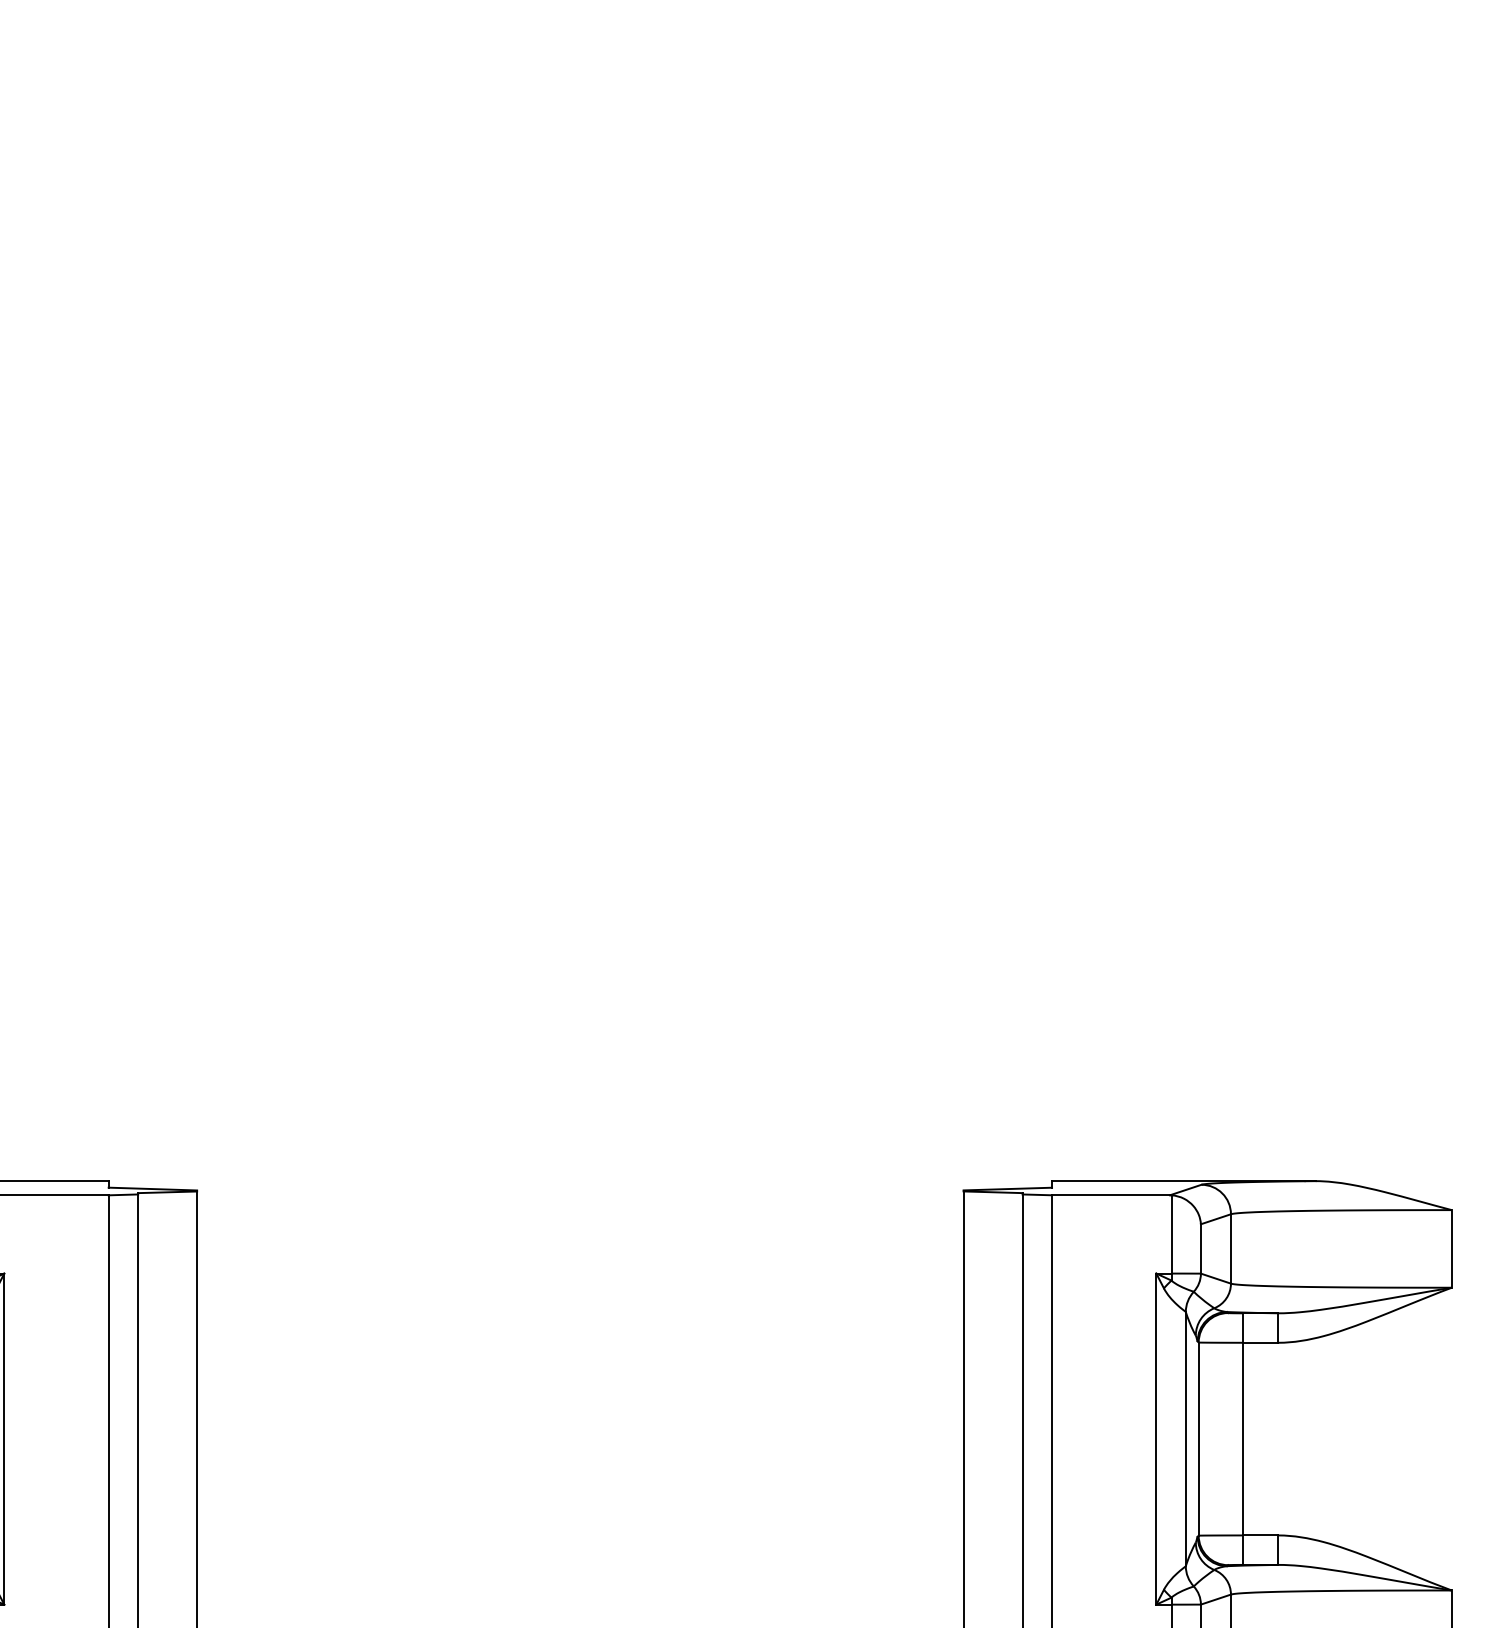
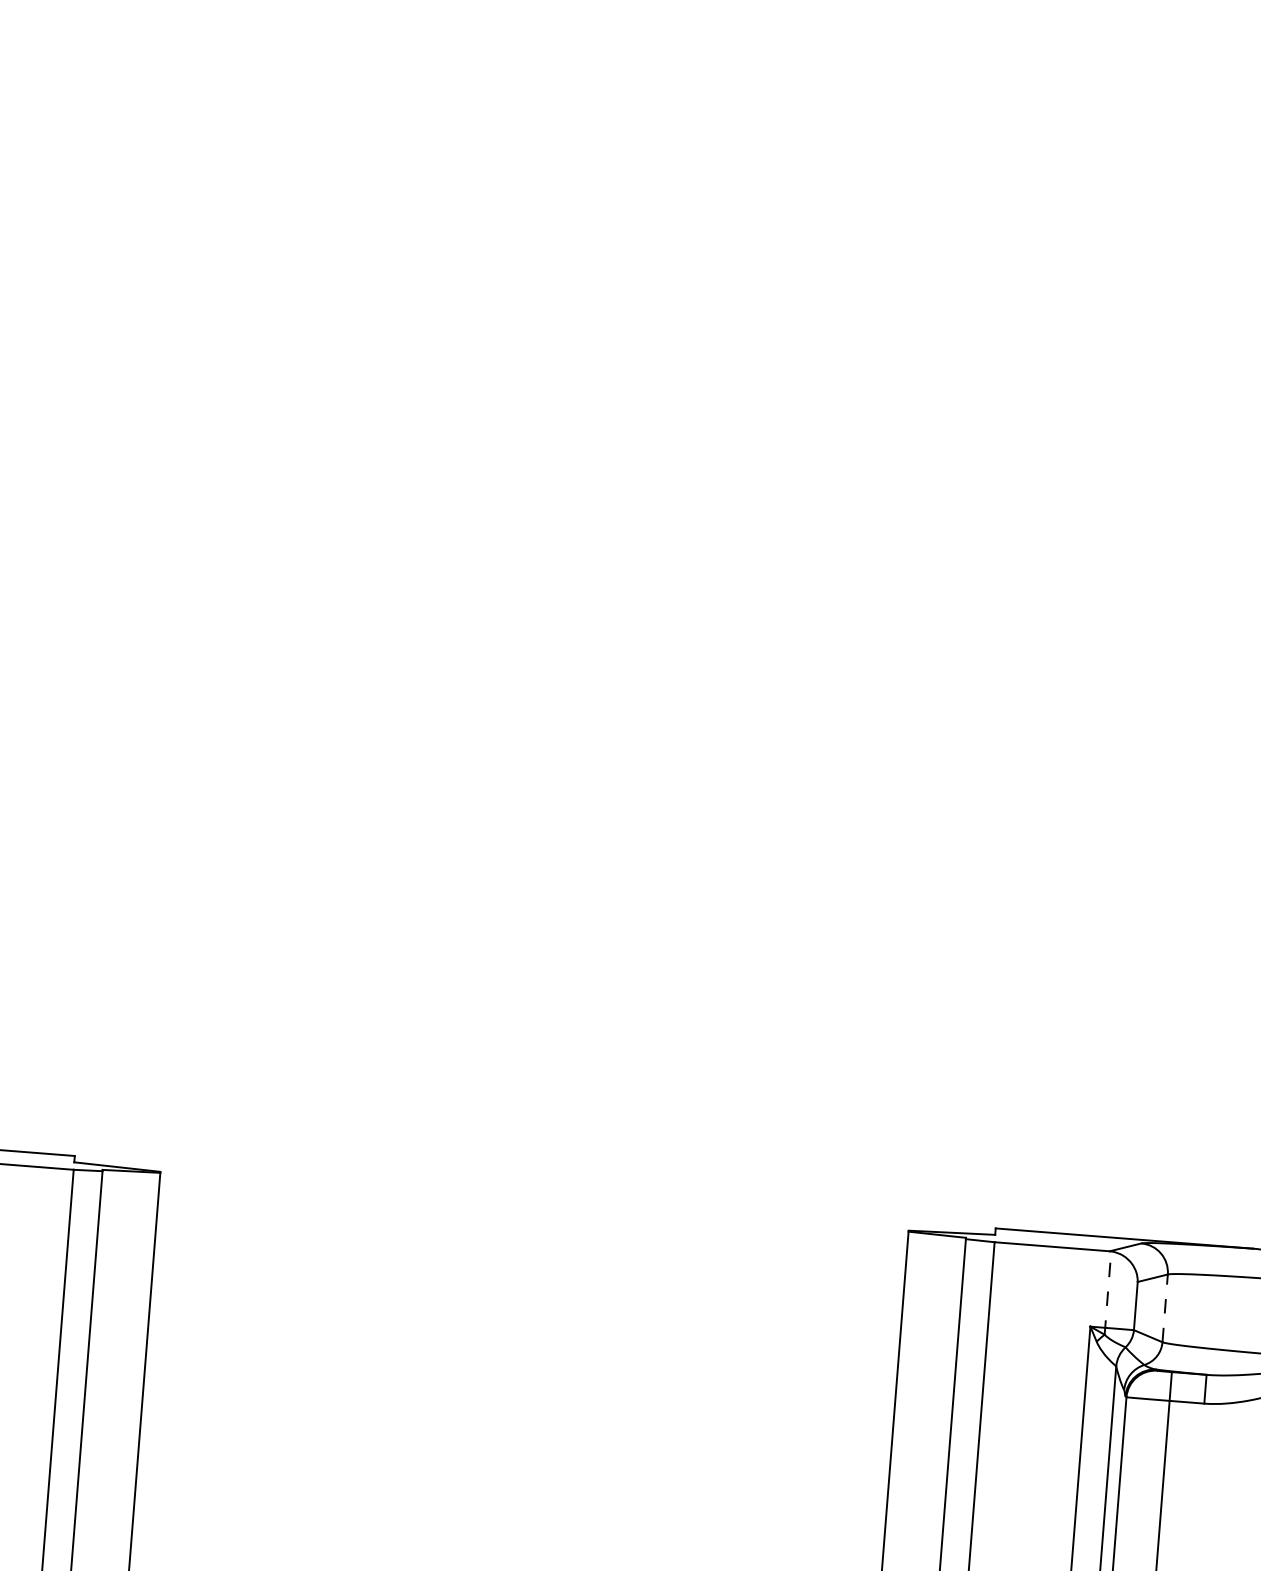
line: (1171, 1237) -> (1107, 1292), solid -> dashed
line: (1230, 1248) -> (1164, 1307), solid -> dashed

